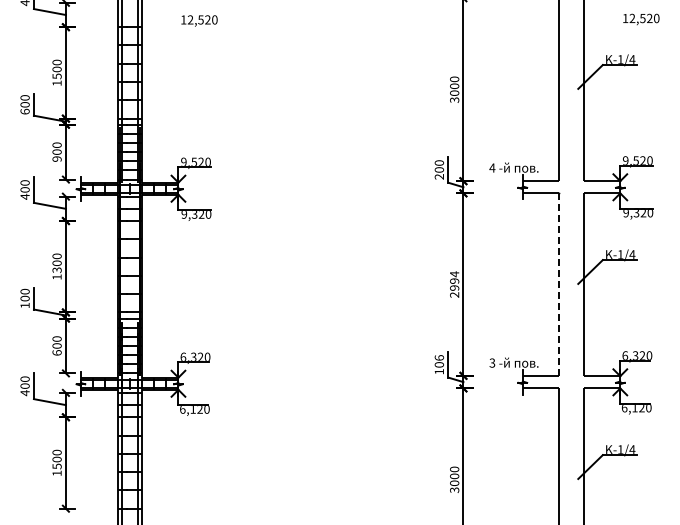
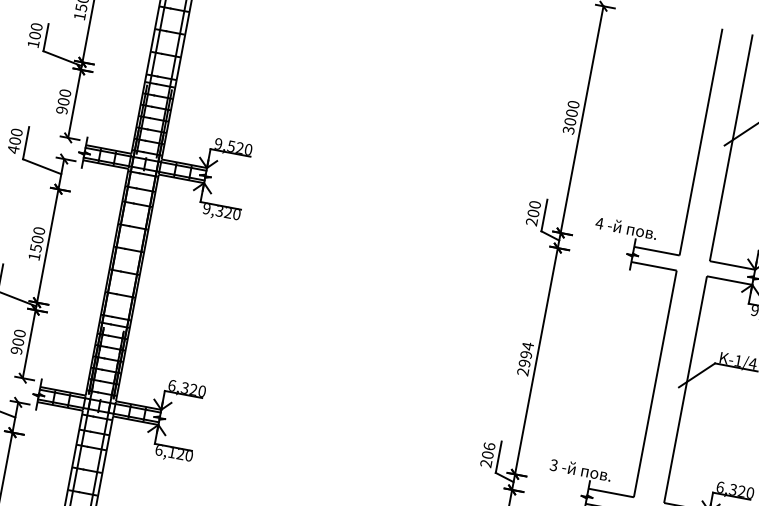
text: (24, 111) -> (32, 43), 600 -> 100
text: (55, 269) -> (34, 246), 1300 -> 1500
line: (559, 284) -> (655, 383), dashed -> solid
text: (56, 352) -> (15, 350), 600 -> 900
text: (438, 371) -> (485, 463), 106 -> 206

